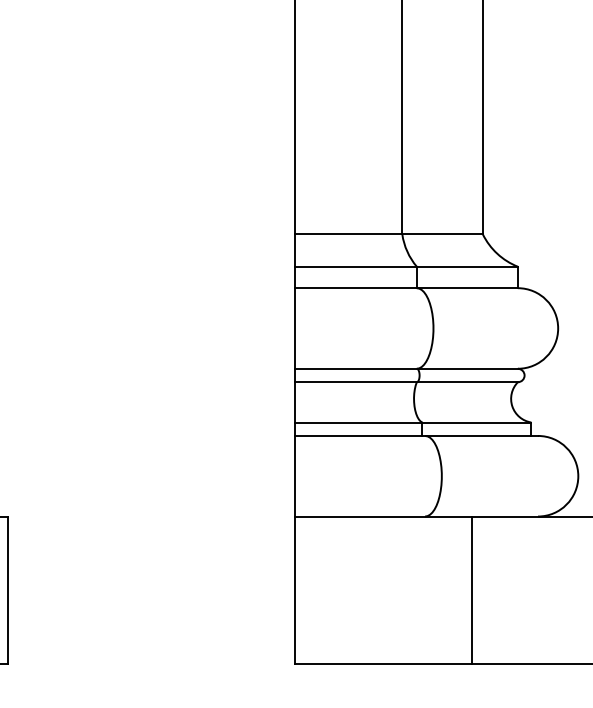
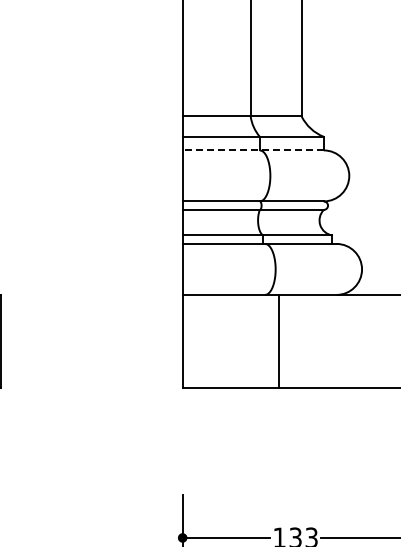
line: (406, 288) -> (253, 150), solid -> dashed
line: (473, 590) -> (279, 341), moved

